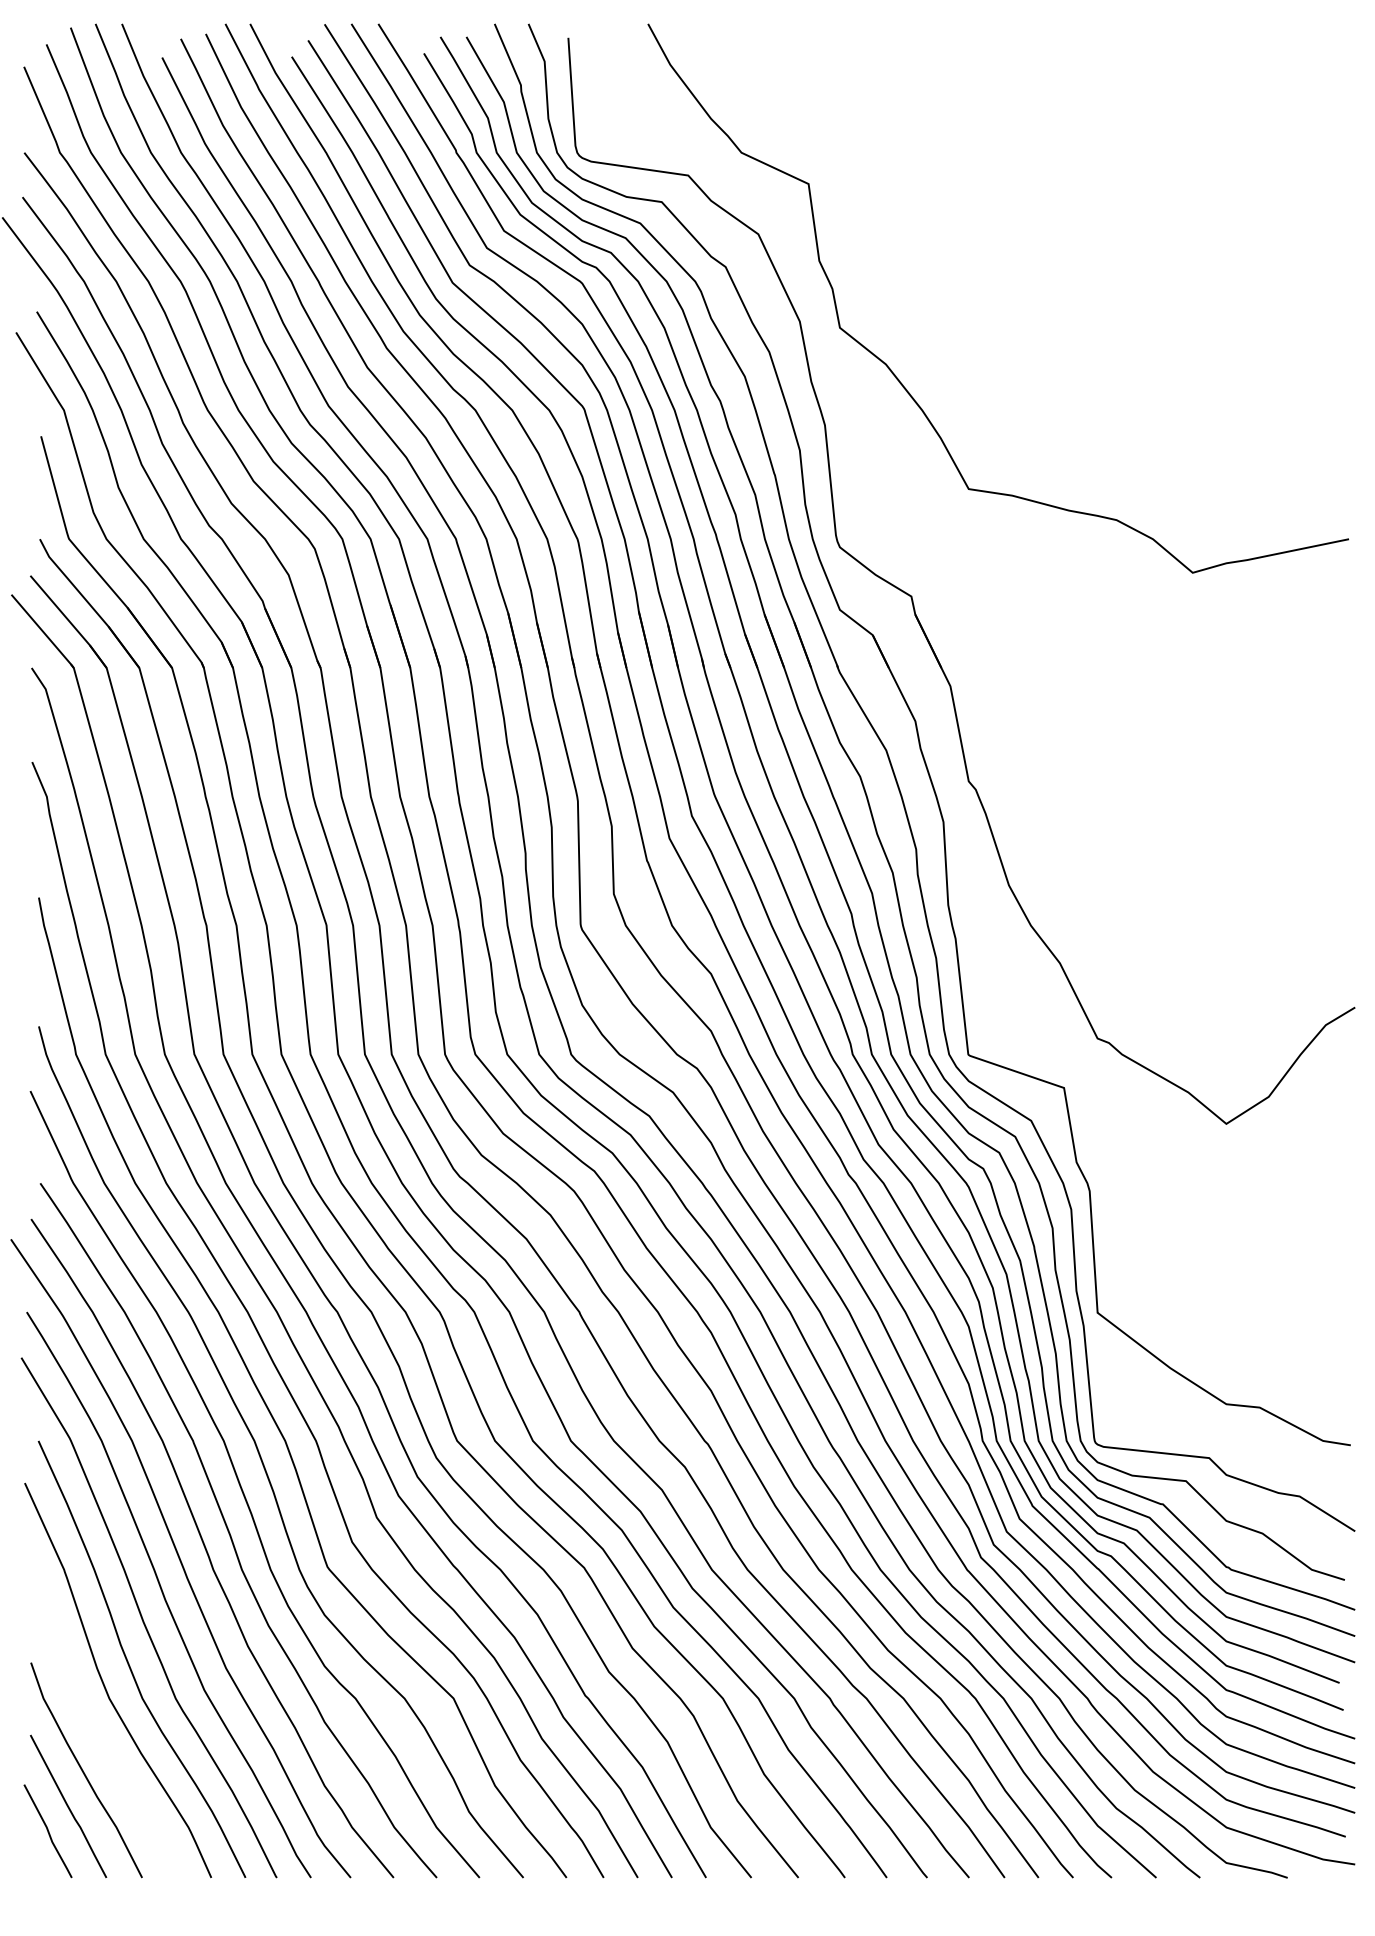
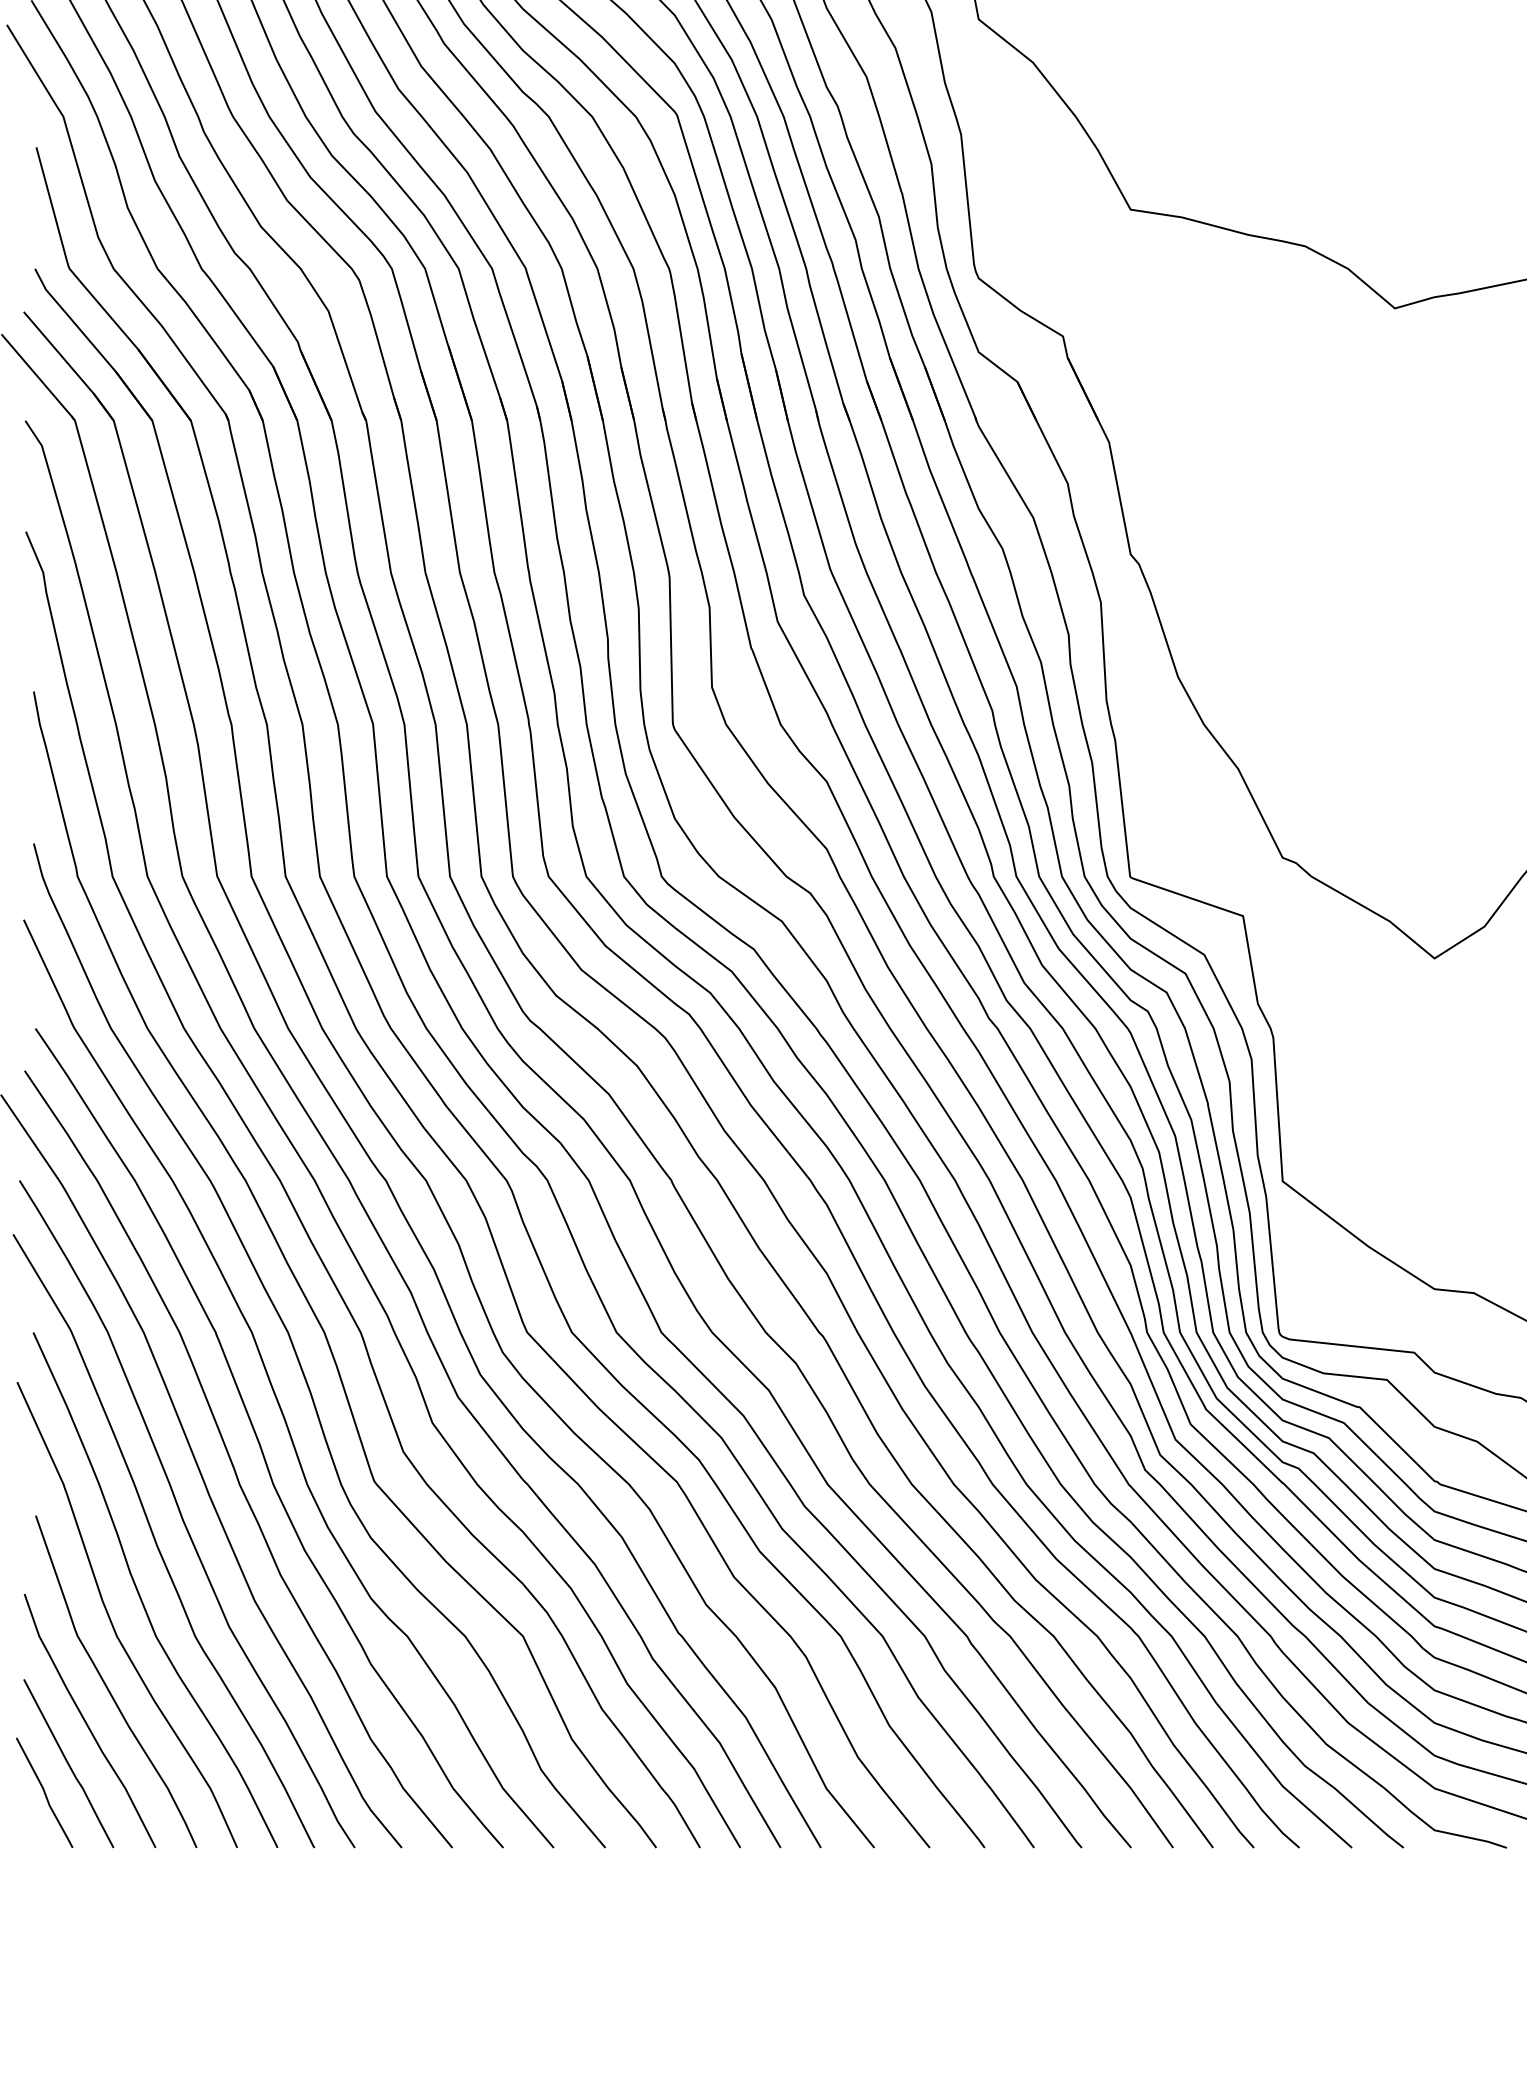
curve: (101, 1740) -> (107, 1685), added

